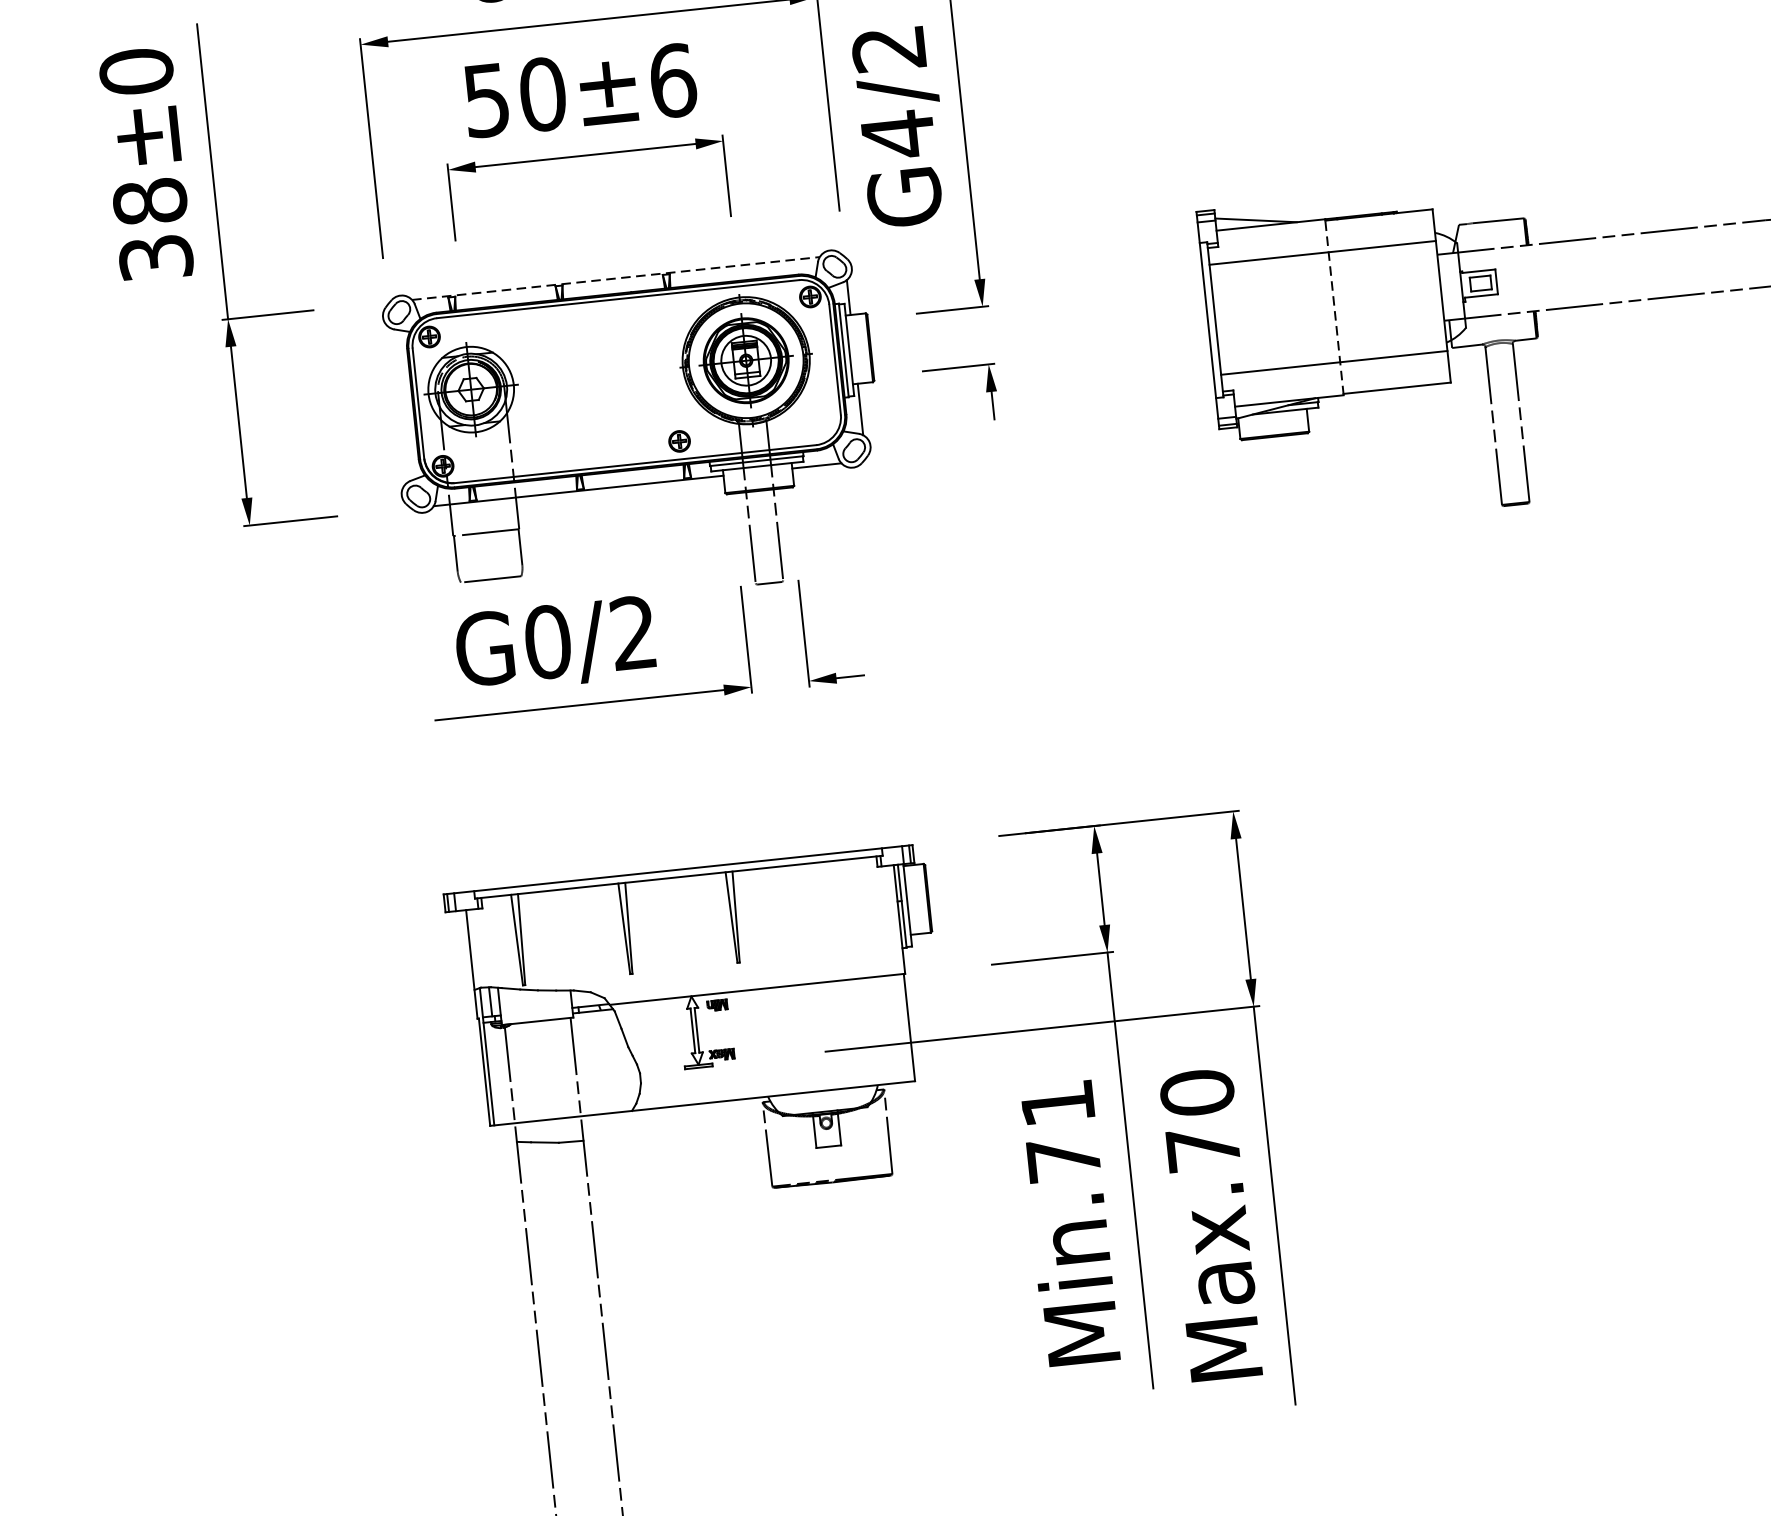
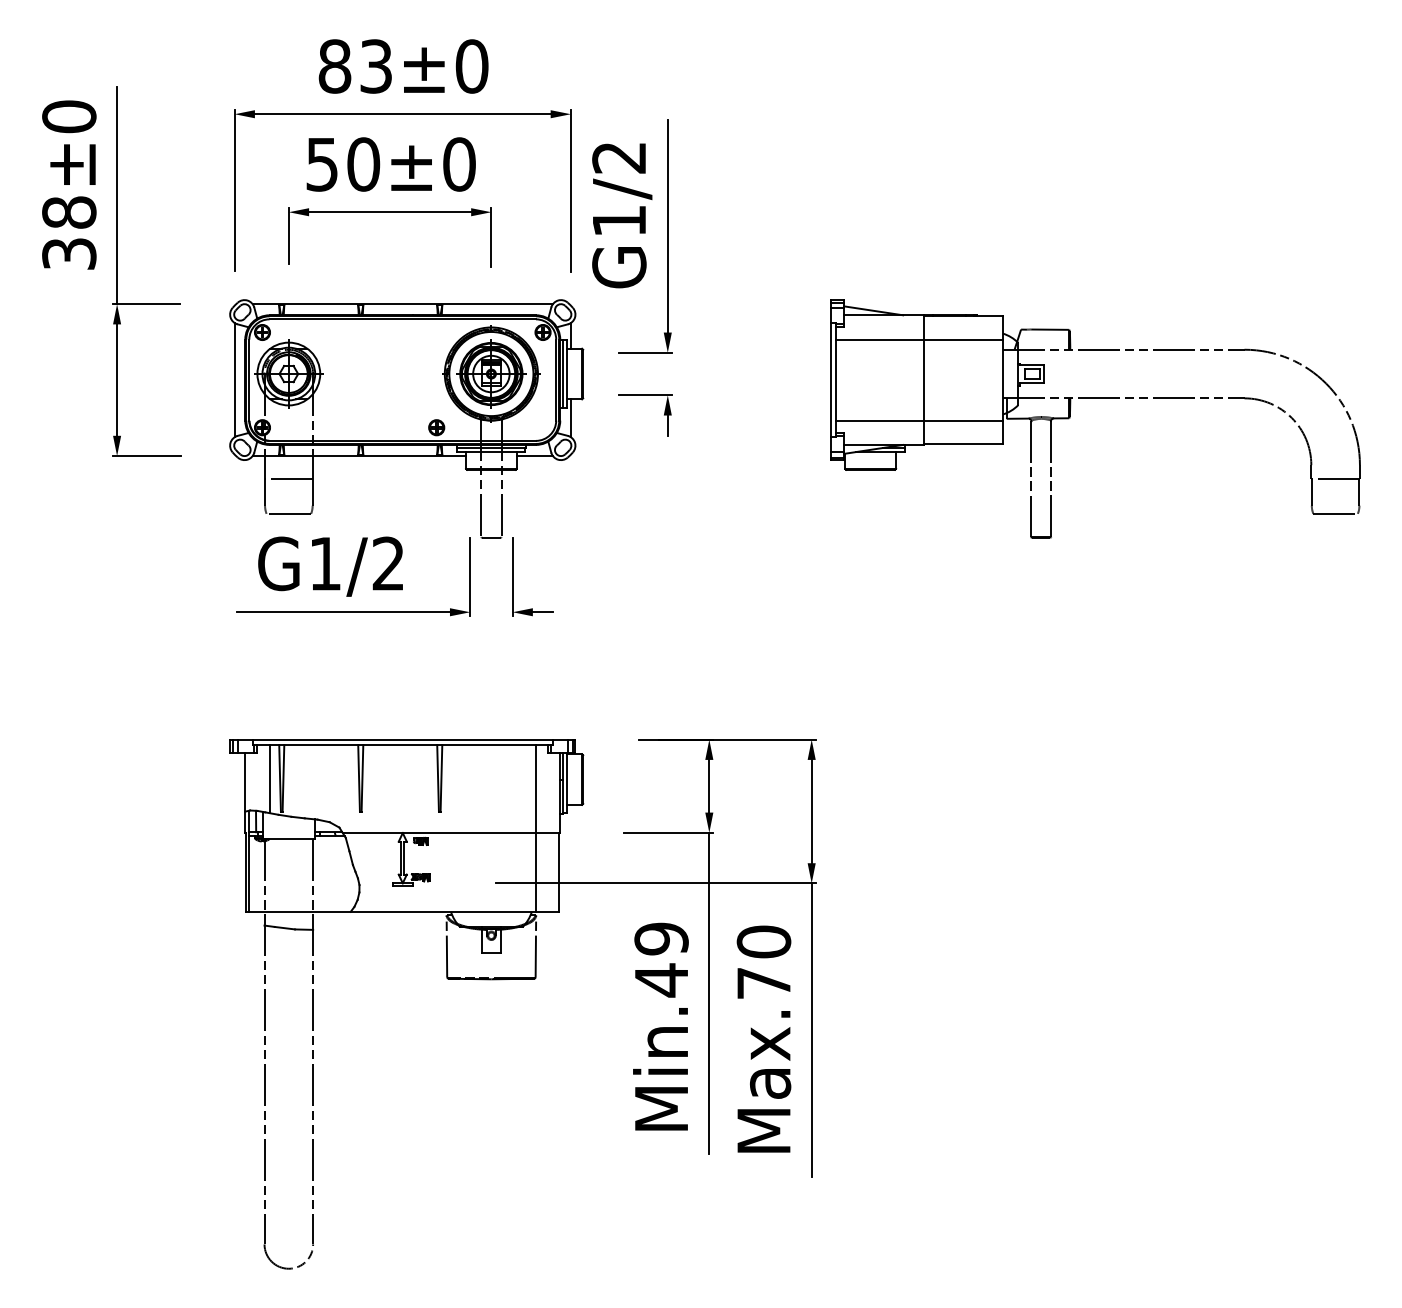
text: (673, 80) -> (459, 164), 50±6 -> 50±0
text: (898, 135) -> (619, 221), G4/2 -> G1/2
line: (616, 278) -> (403, 304), dashed -> solid
line: (1335, 307) -> (924, 380), dashed -> solid
line: (398, 406) -> (234, 380), added
text: (548, 641) -> (325, 563), G0/2 -> G1/2
line: (502, 942) -> (269, 779), added
line: (870, 971) -> (535, 828), added
text: (1060, 1131) -> (661, 959), Min.71 -> Min.49

